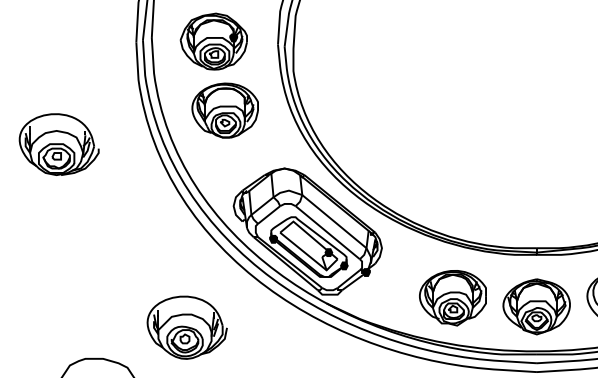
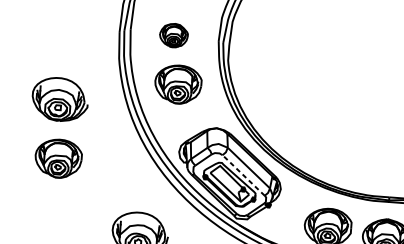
part: (213, 41) -> (173, 35), size x0.6
part: (62, 228) -> (58, 158), added
line: (327, 232) -> (243, 175), solid -> dashed

